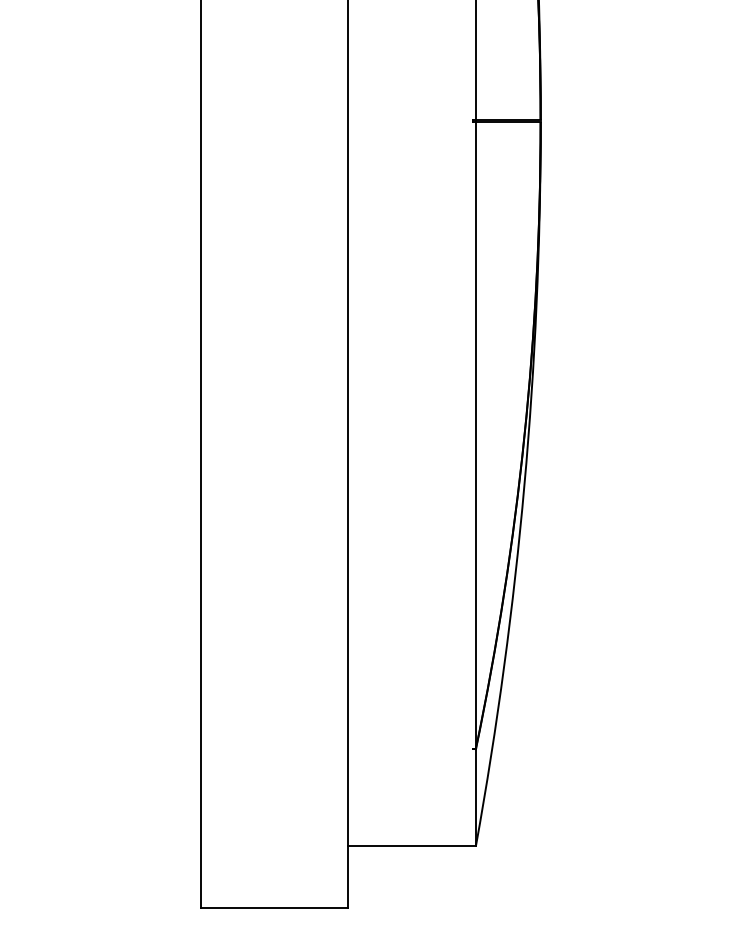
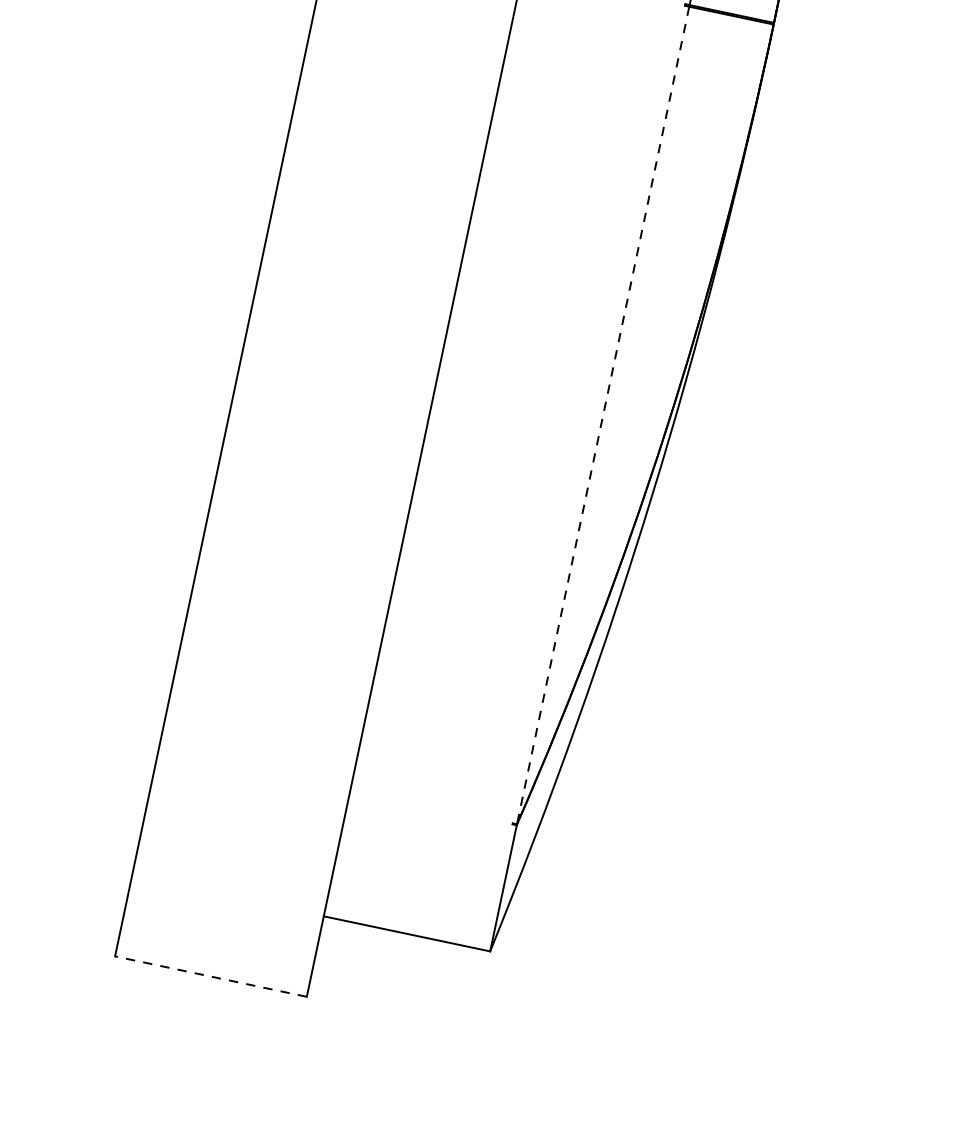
line: (475, 435) -> (602, 415), solid -> dashed
line: (274, 907) -> (210, 976), solid -> dashed

